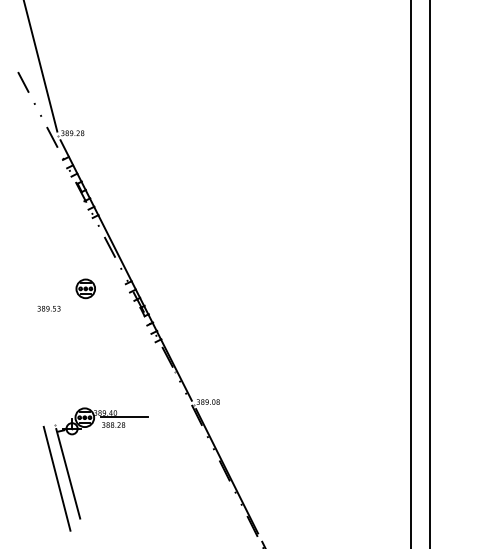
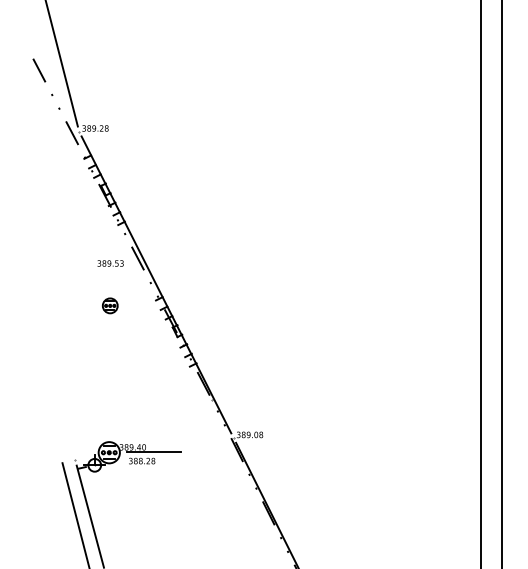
part: (85, 288) -> (110, 305), size x0.7
text: (48, 308) -> (110, 263), moved

